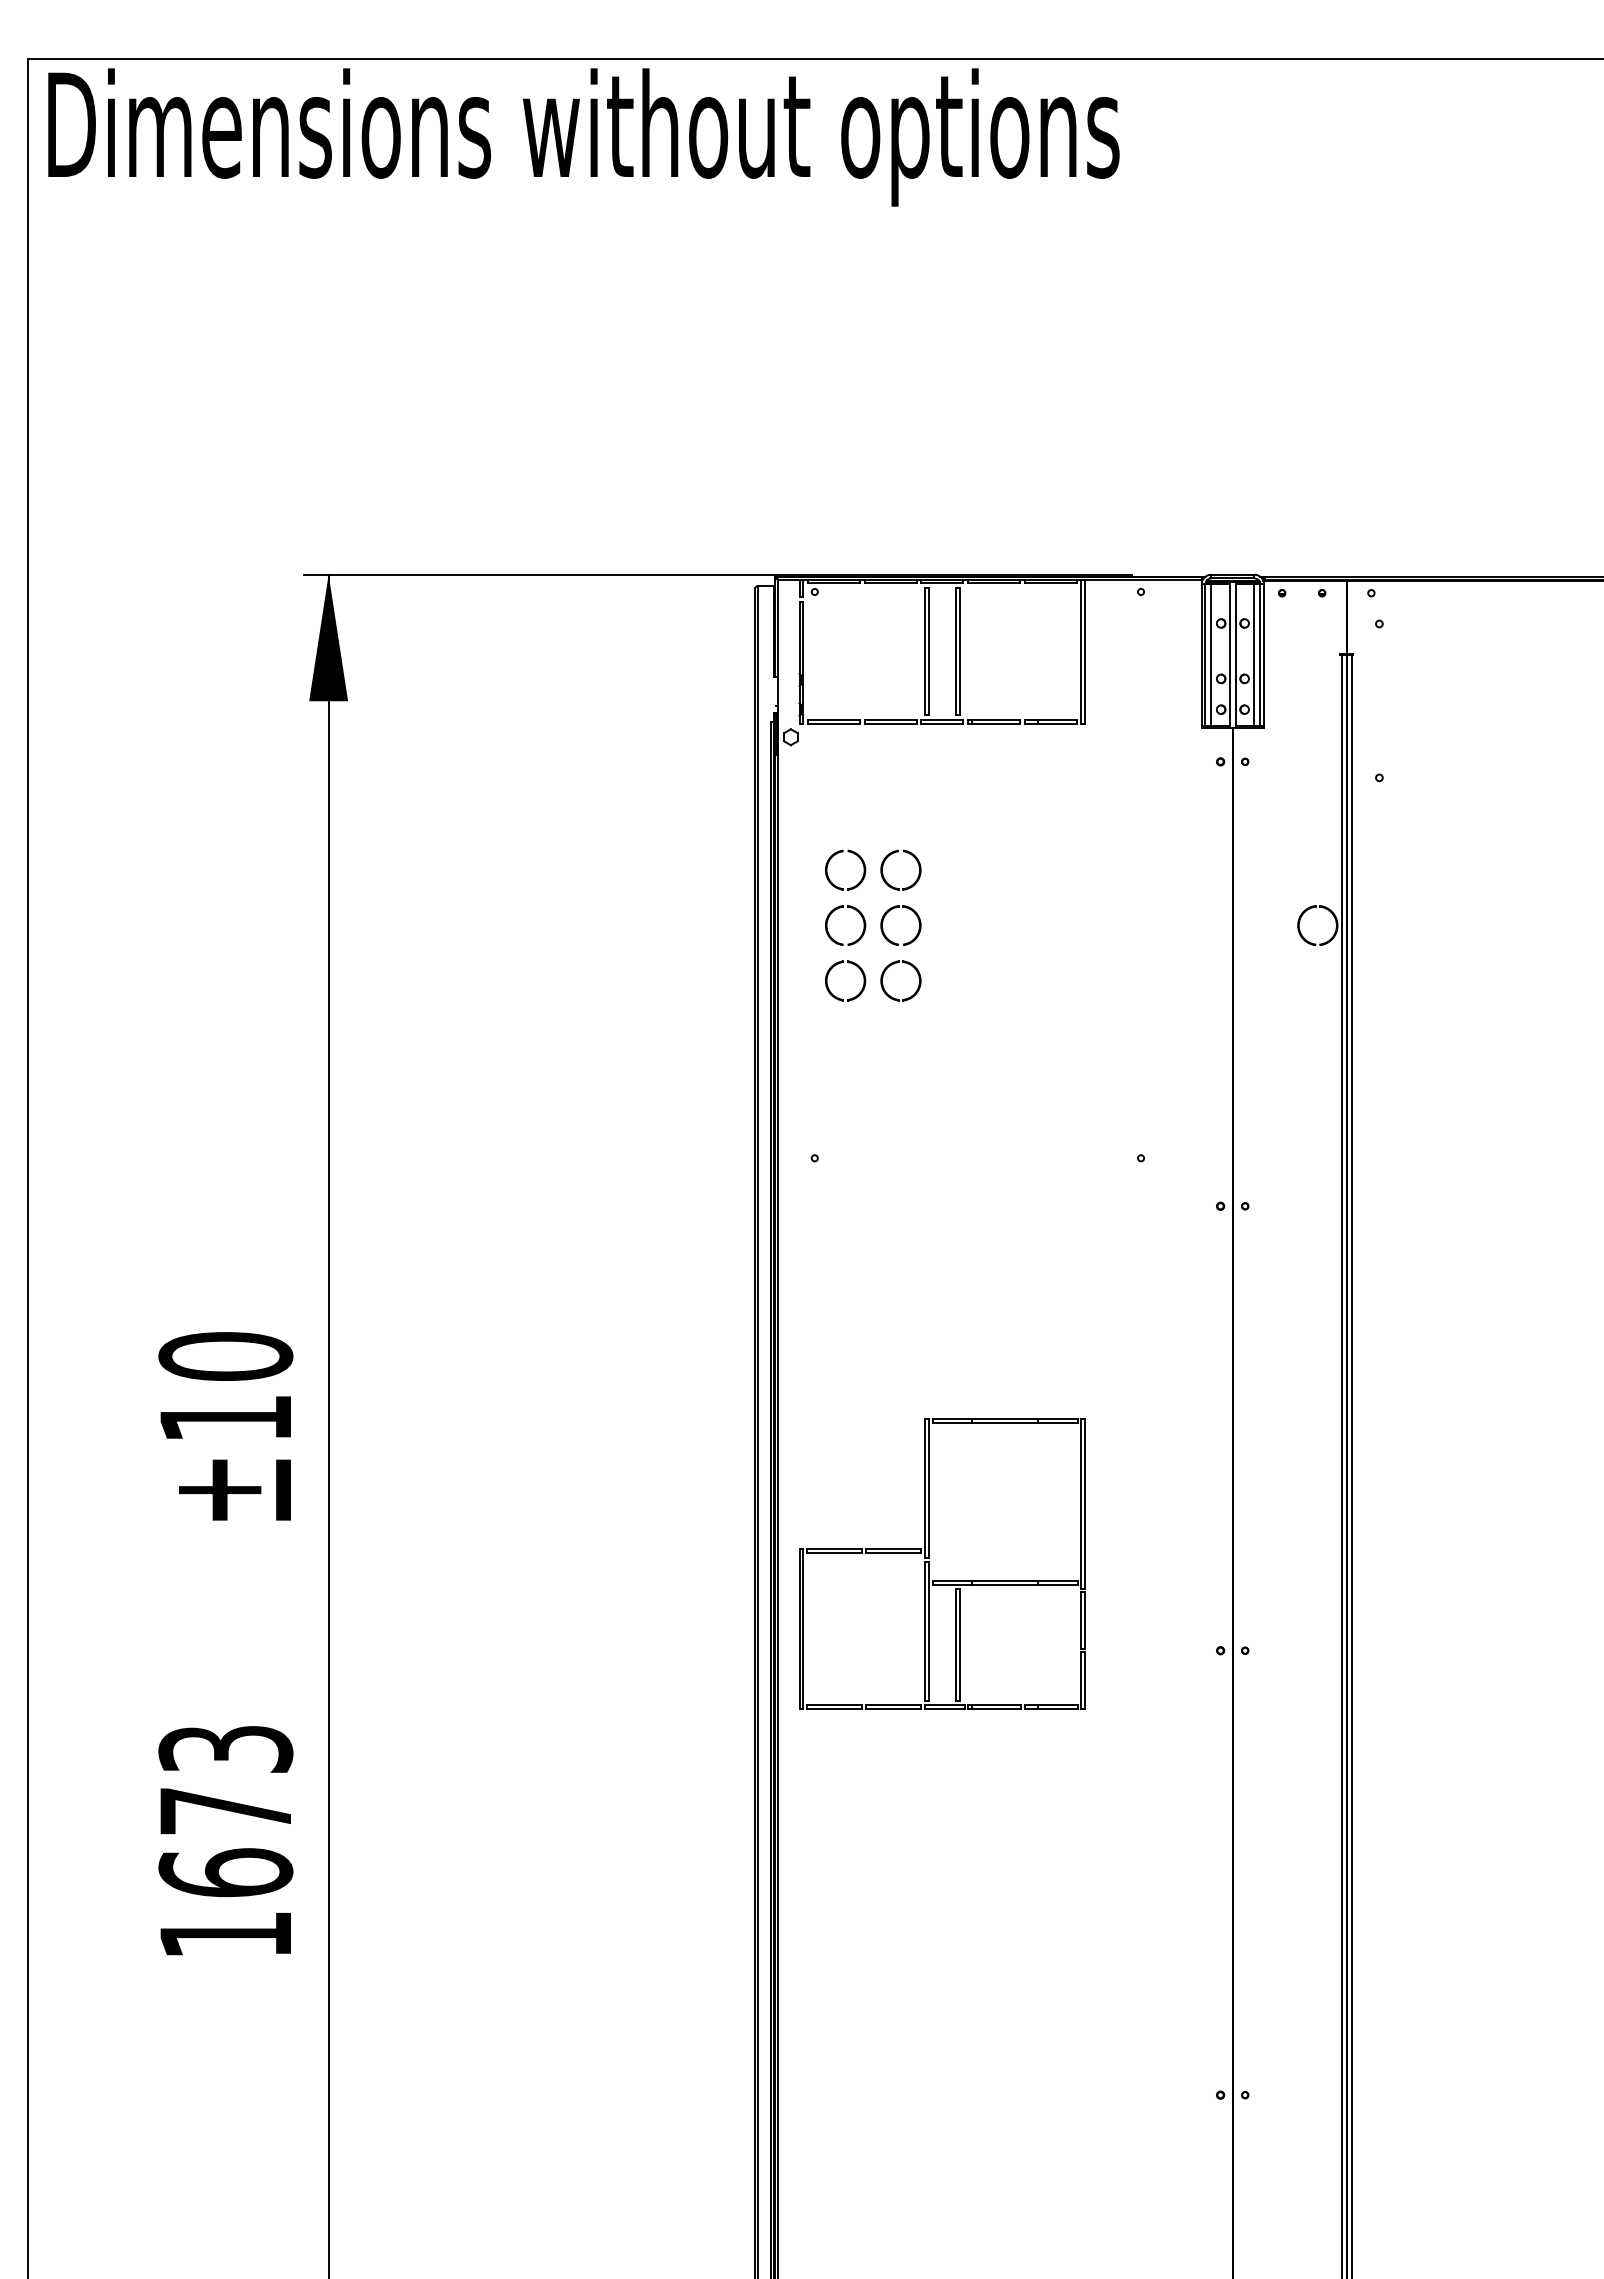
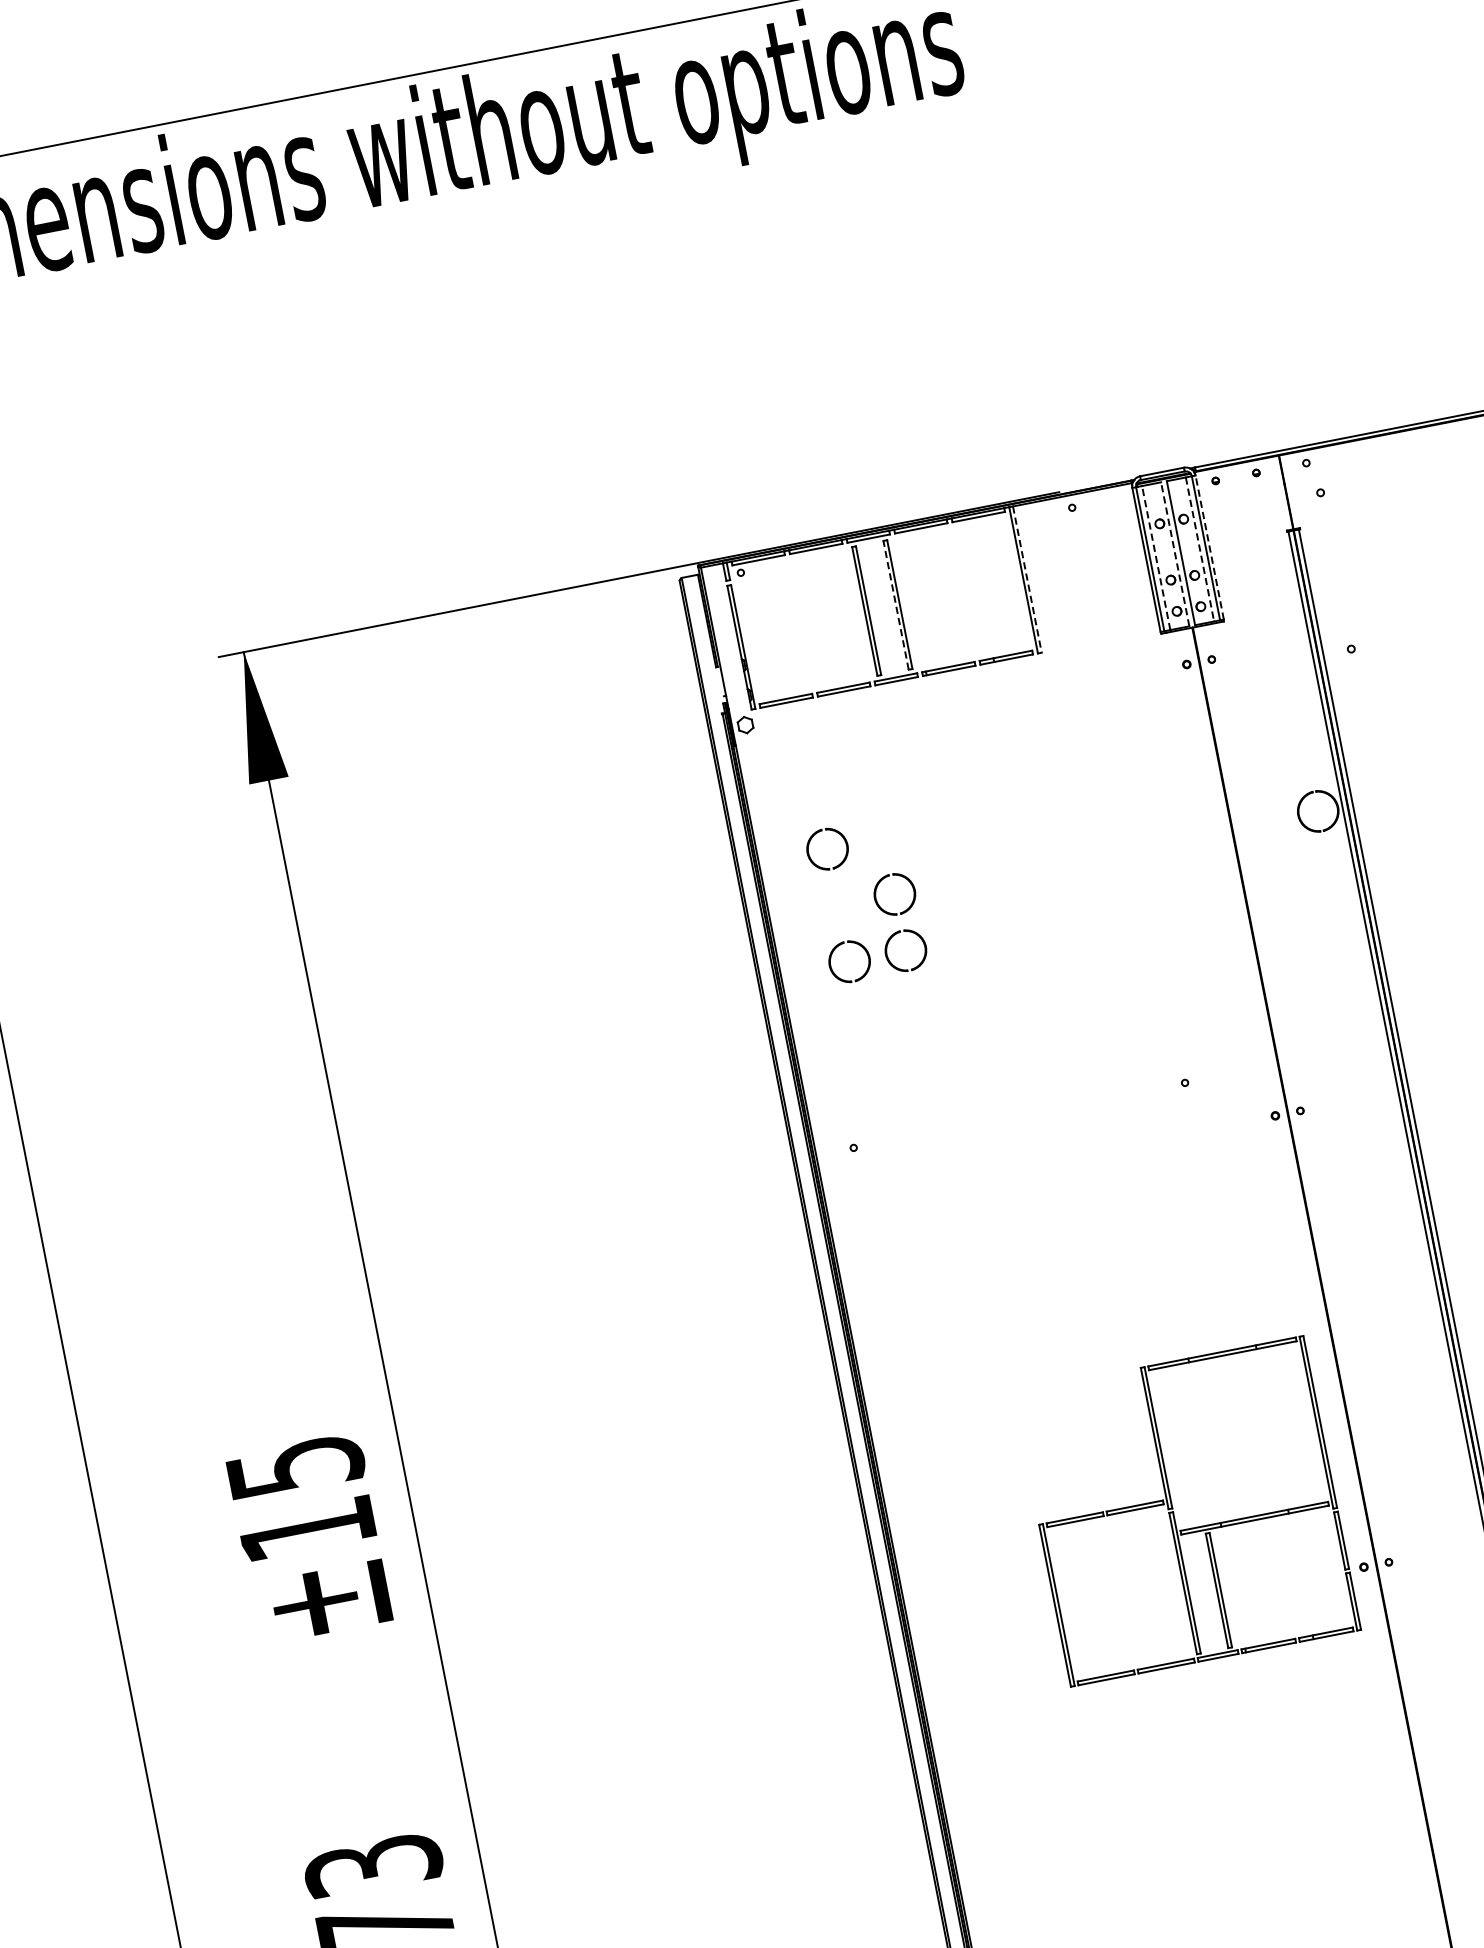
line: (955, 651) -> (895, 605), solid -> dashed
line: (1085, 652) -> (1027, 580), solid -> dashed
line: (1211, 655) -> (1156, 558), solid -> dashed
line: (1230, 655) -> (1175, 554), solid -> dashed
line: (1254, 655) -> (1200, 549), solid -> dashed
line: (1264, 655) -> (1210, 547), solid -> dashed
part: (888, 857) -> (868, 827), removed
part: (833, 912) -> (823, 894), removed
text: (225, 1356) -> (294, 1466), ±10 -> ±15
part: (929, 1563) -> (1174, 1513), moved

